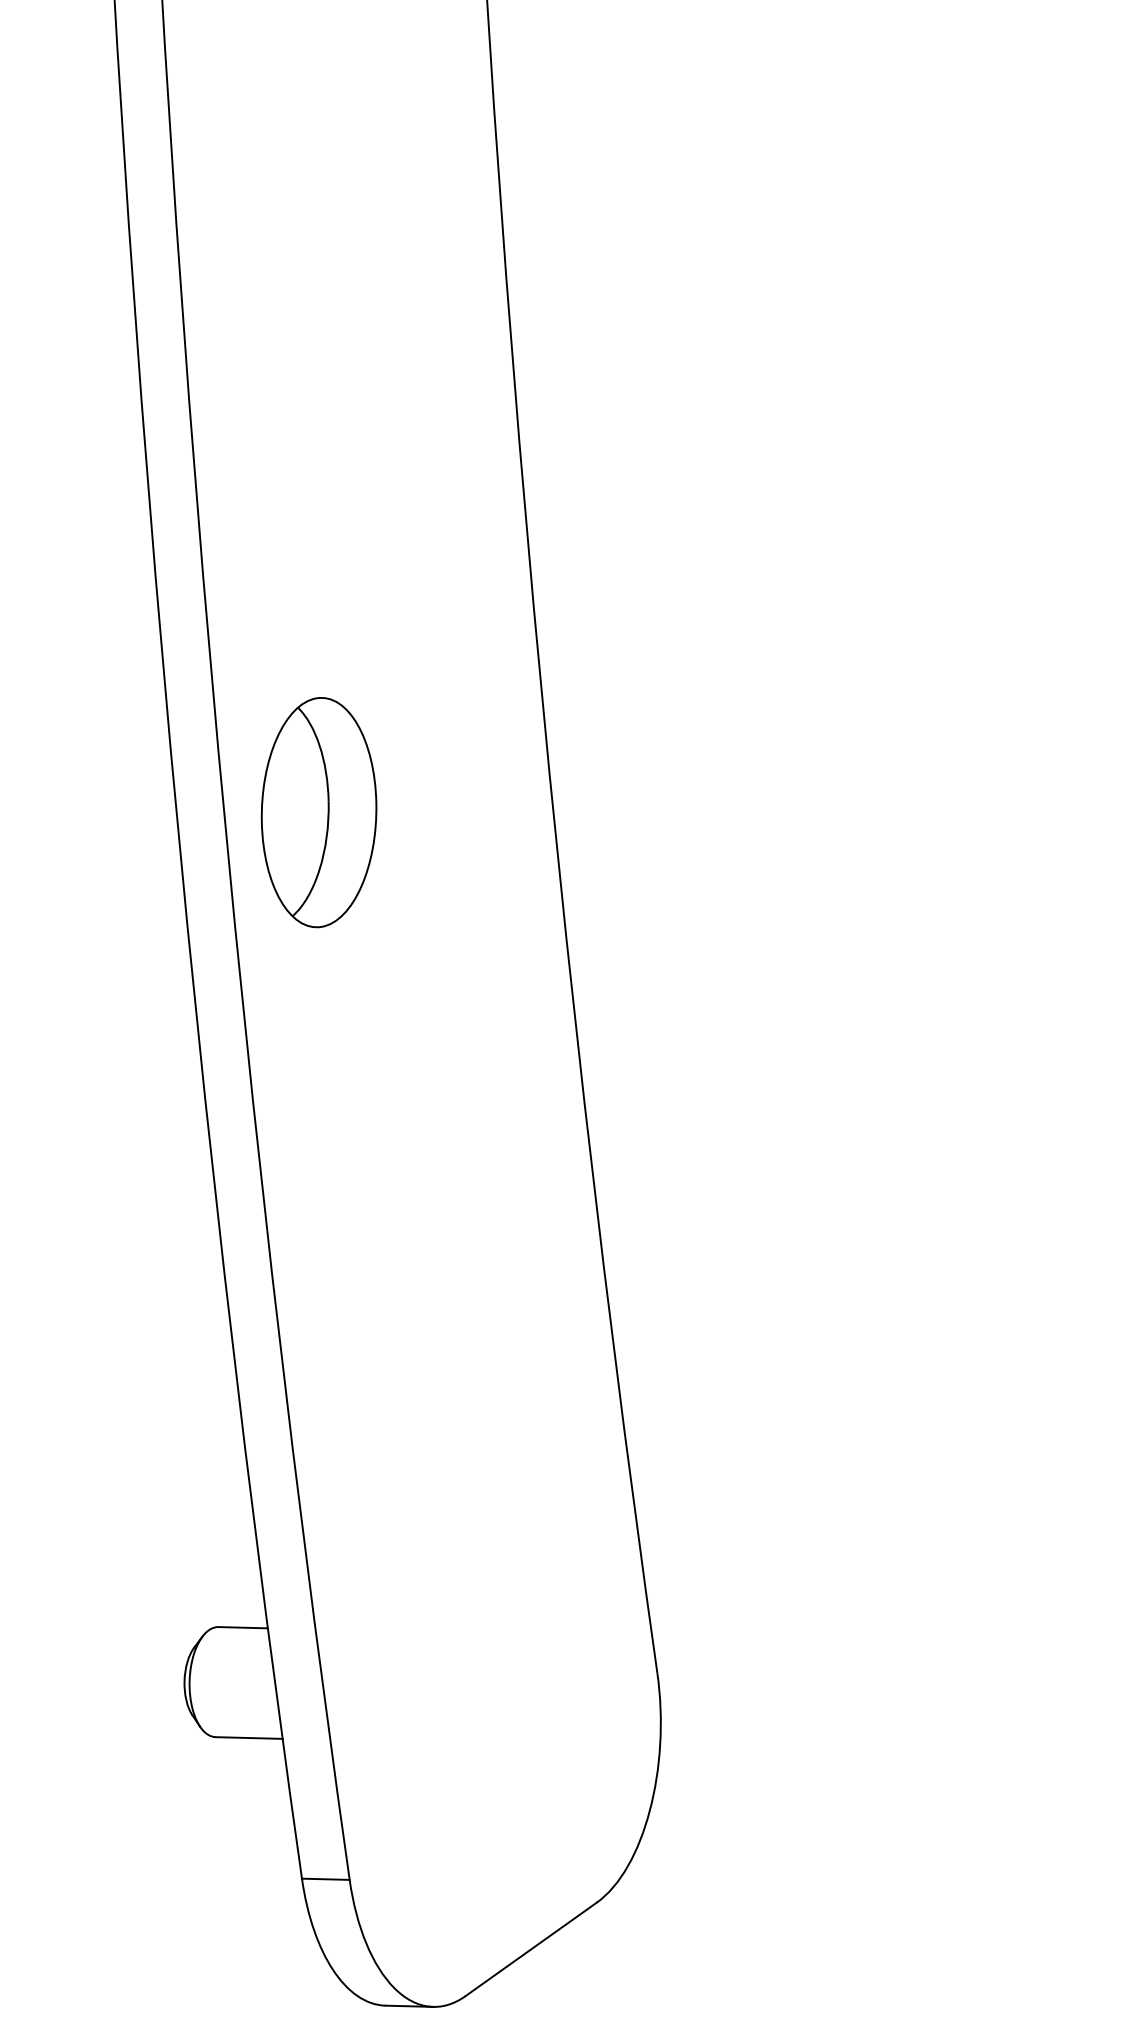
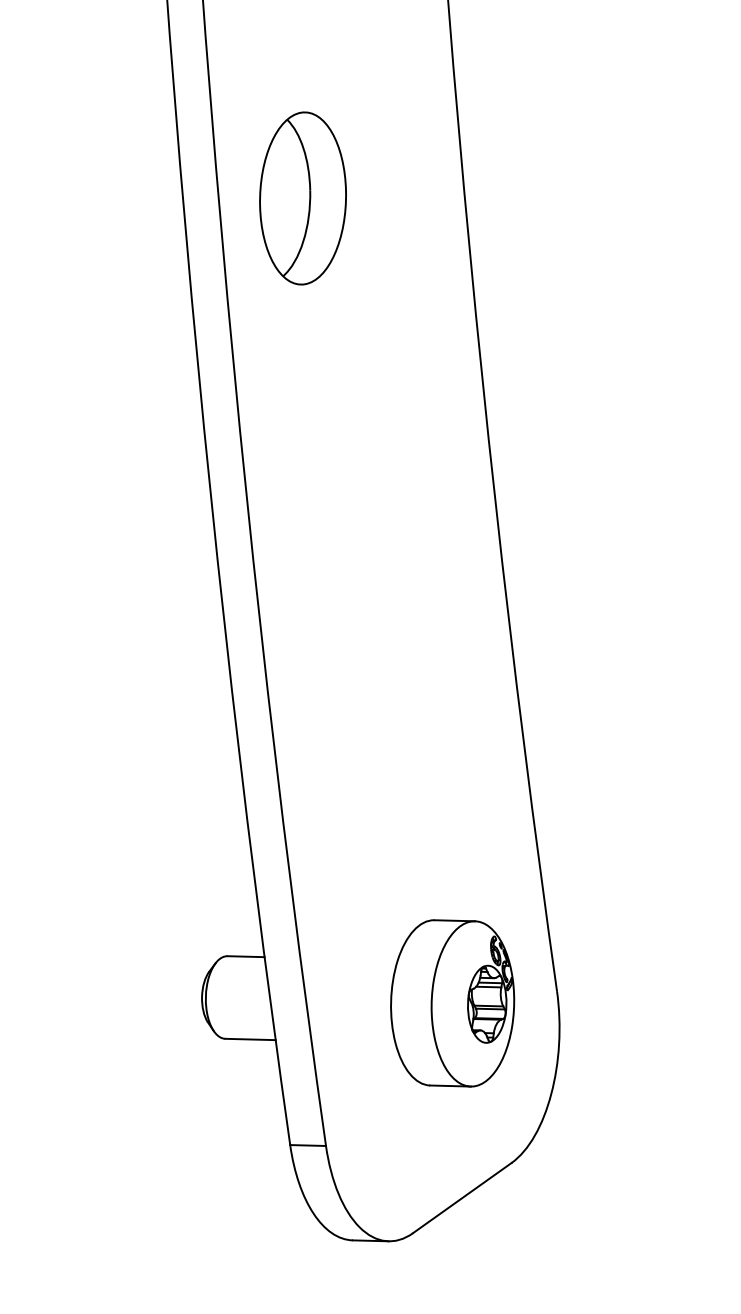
part: (318, 812) -> (302, 198), moved
part: (518, 1689) -> (452, 1003), added

